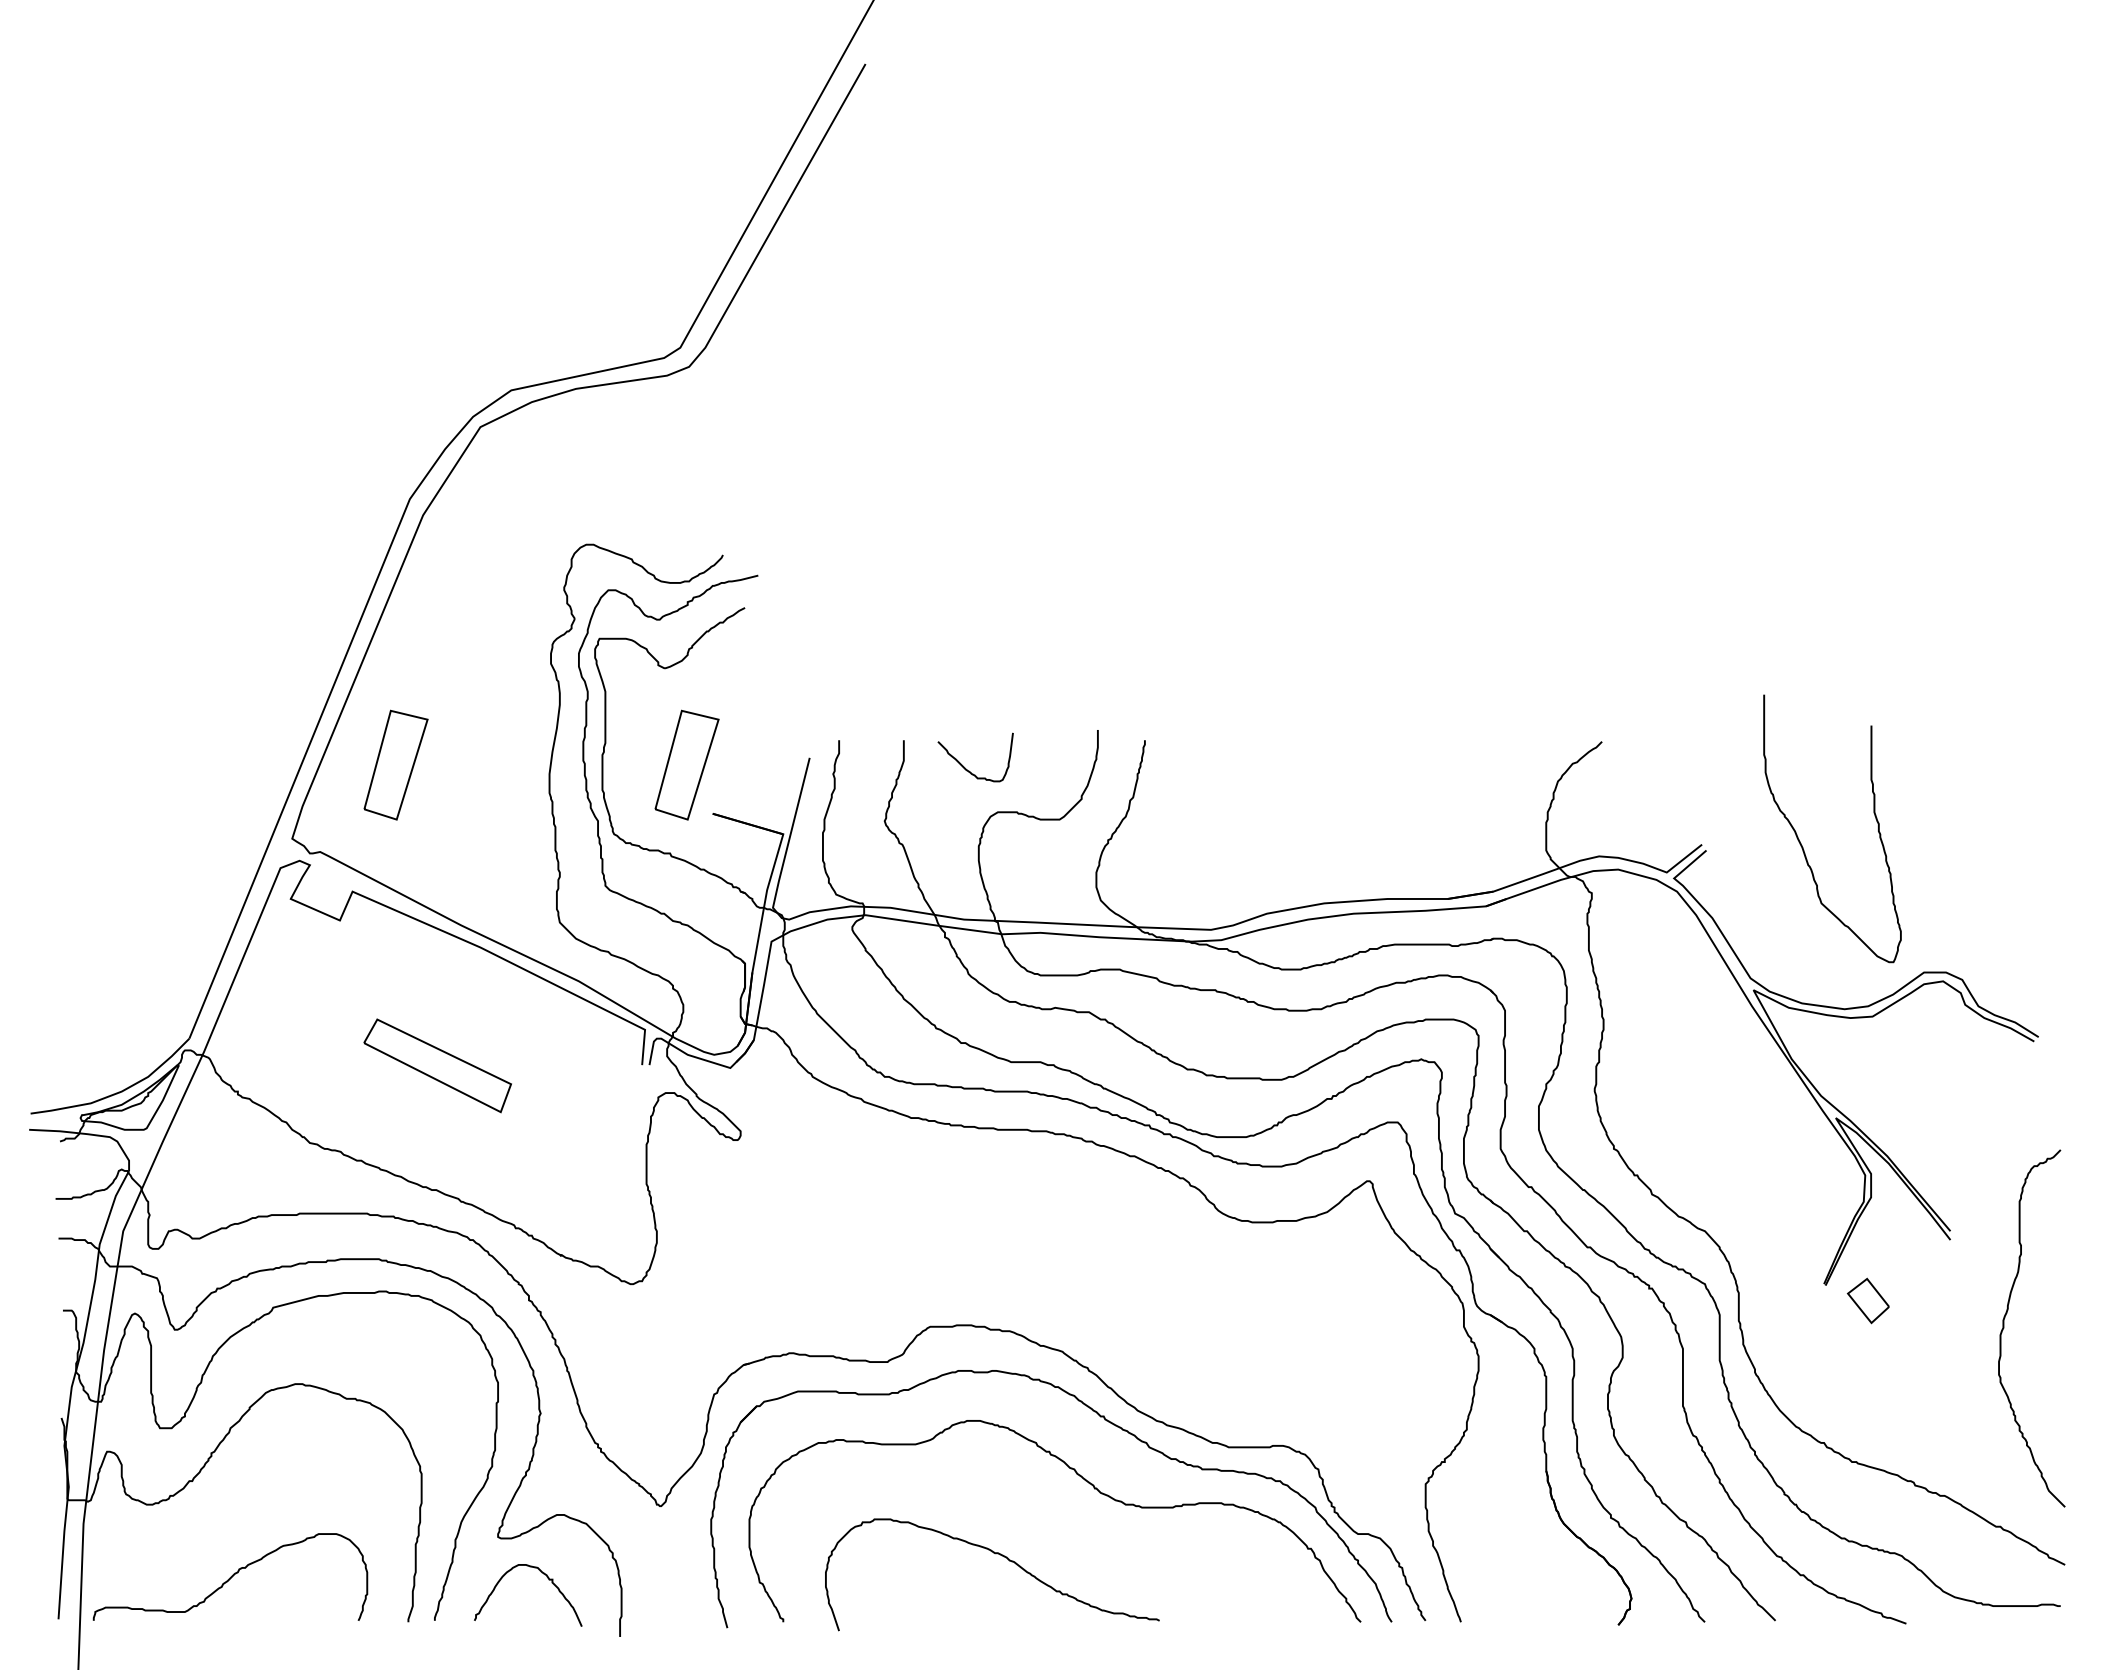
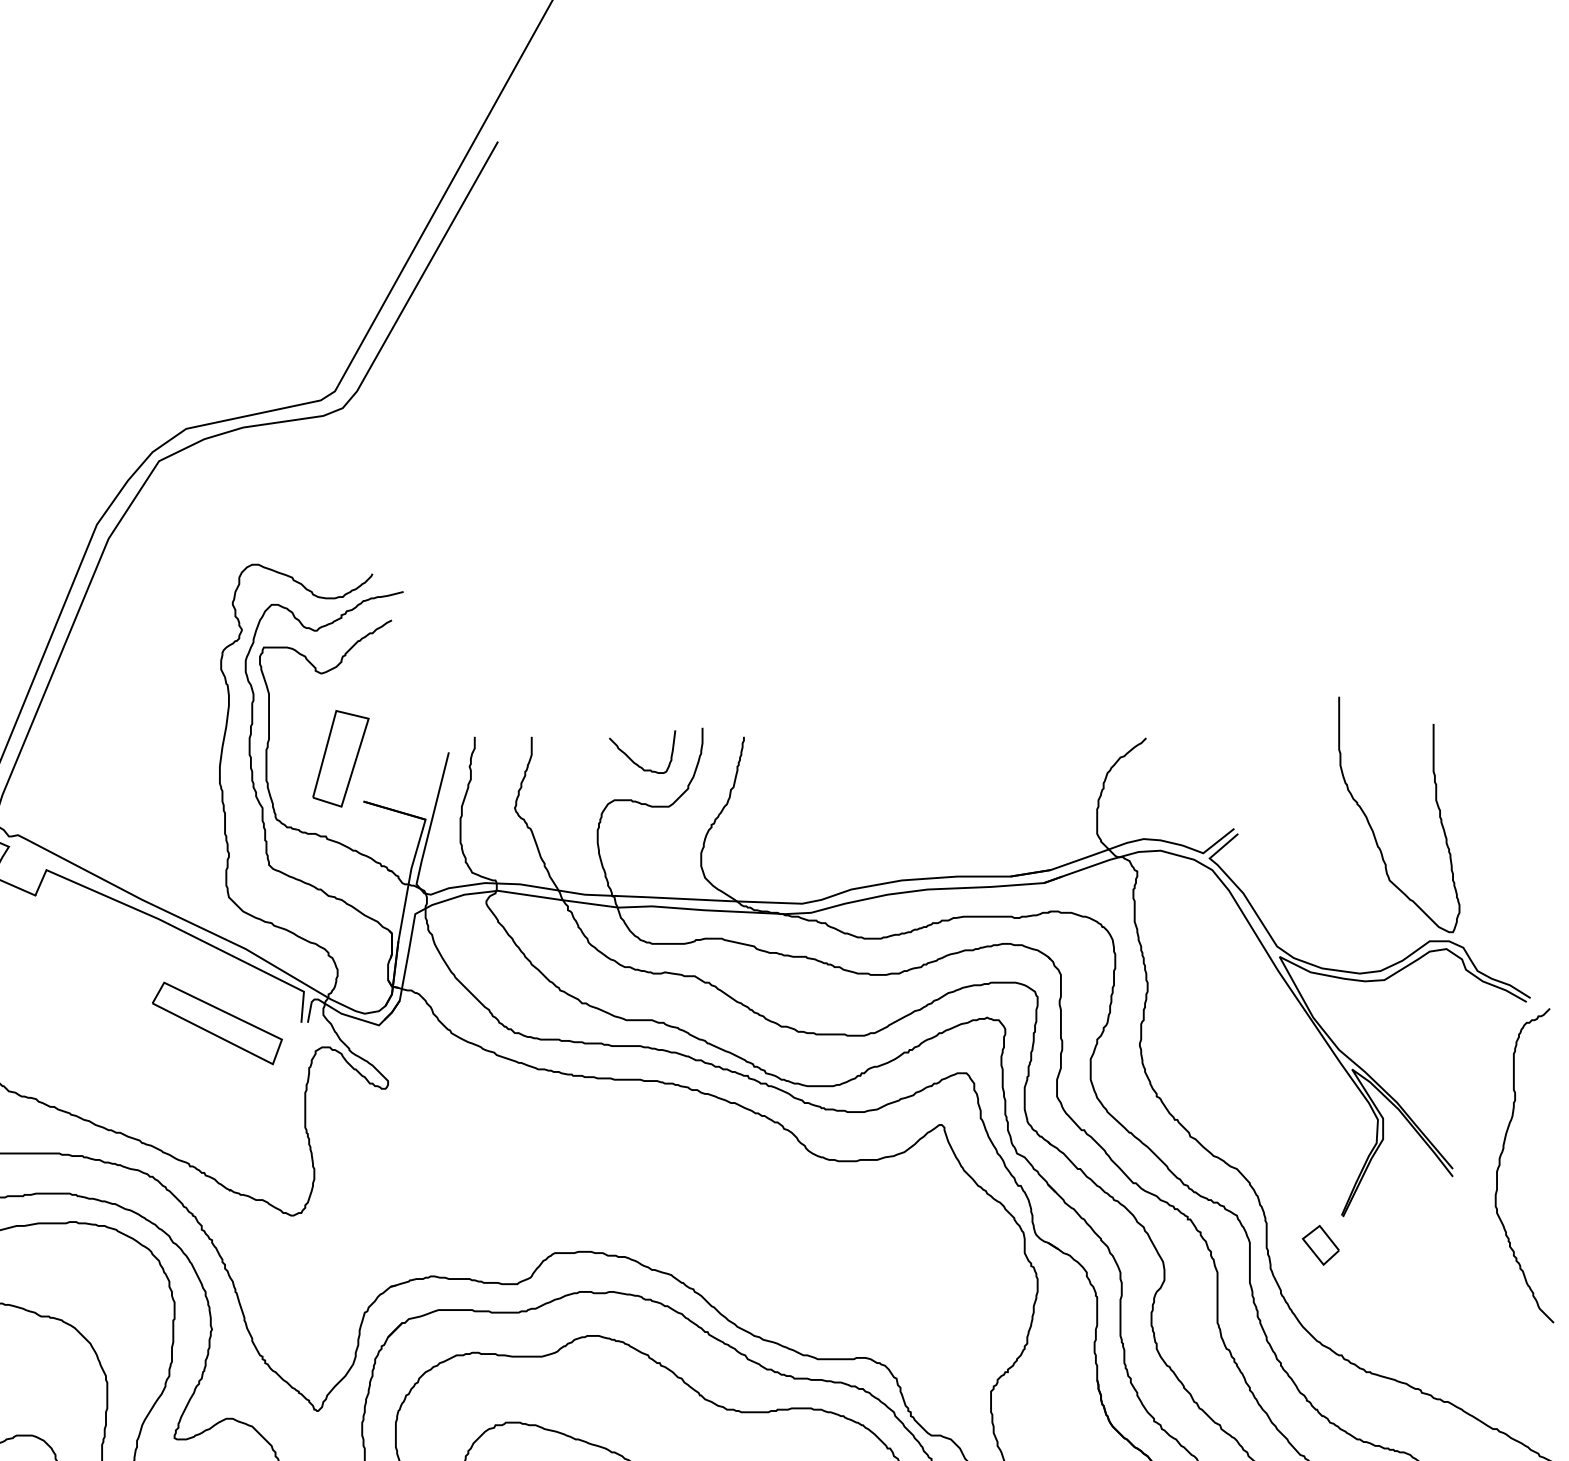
part: (395, 764) -> (84, 758), removed
curve: (965, 767) -> (633, 760), moved
curve: (1801, 843) -> (1372, 827), moved
part: (437, 1065) -> (217, 1023), moved
part: (1867, 1300) -> (1320, 1244), moved
curve: (2004, 1328) -> (1500, 1165), moved

